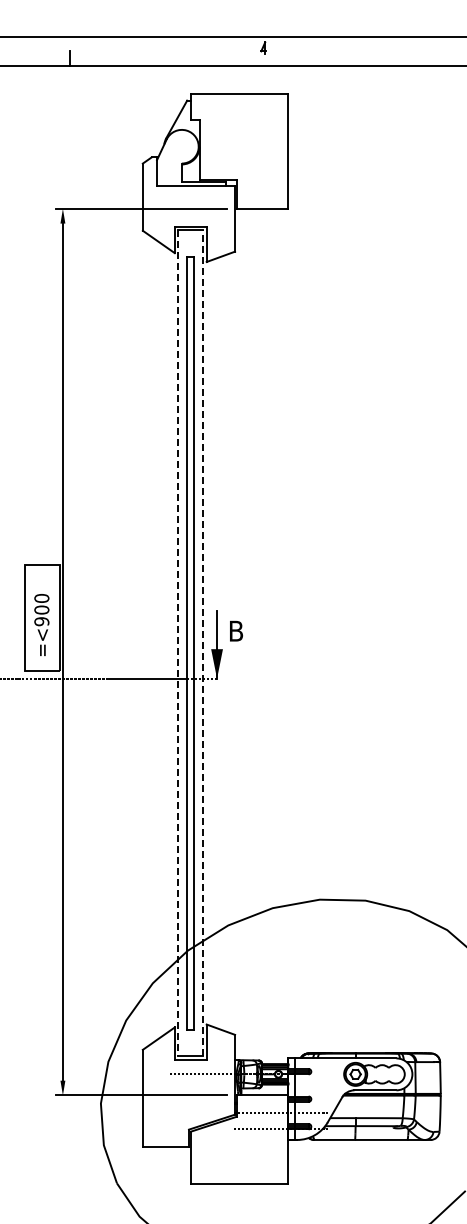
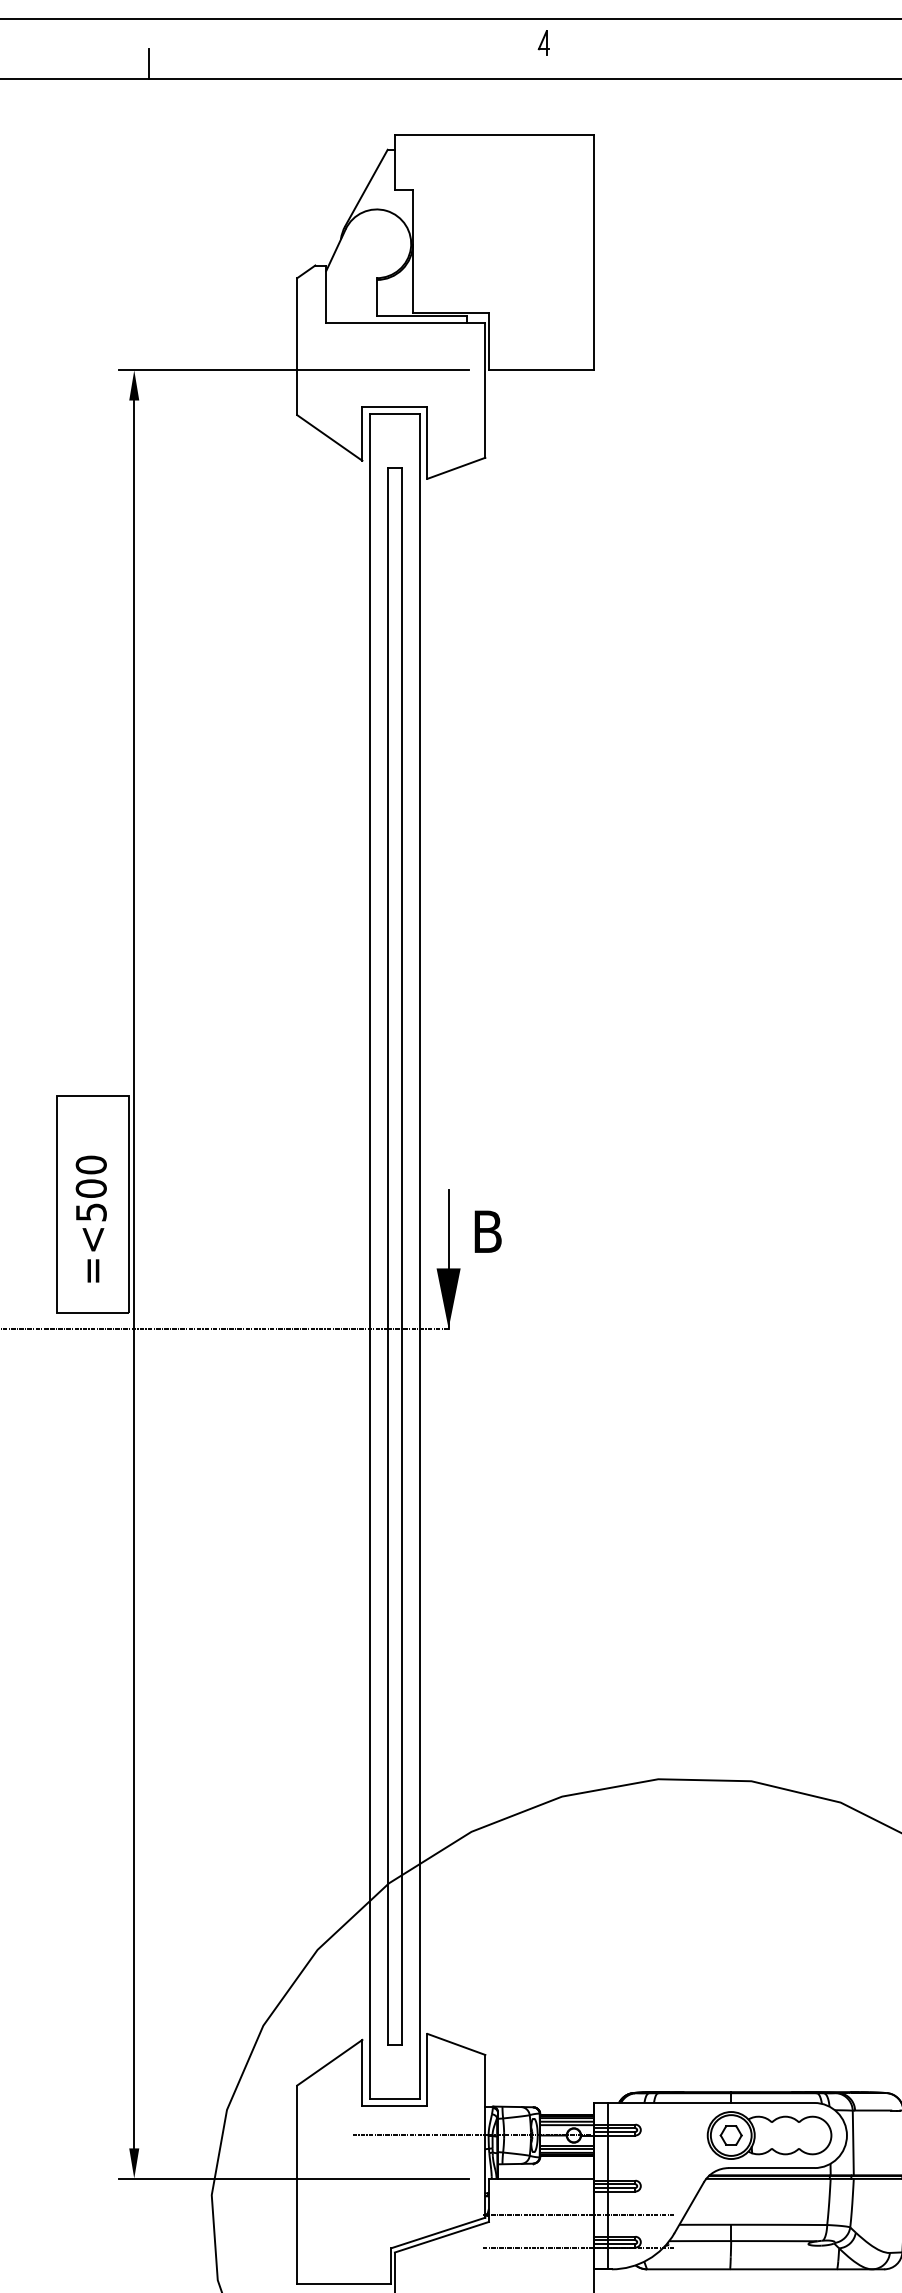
text: (41, 621) -> (90, 1211), =<900 -> =<500
line: (203, 642) -> (420, 1254), dashed -> solid
line: (178, 643) -> (369, 1256), dashed -> solid

